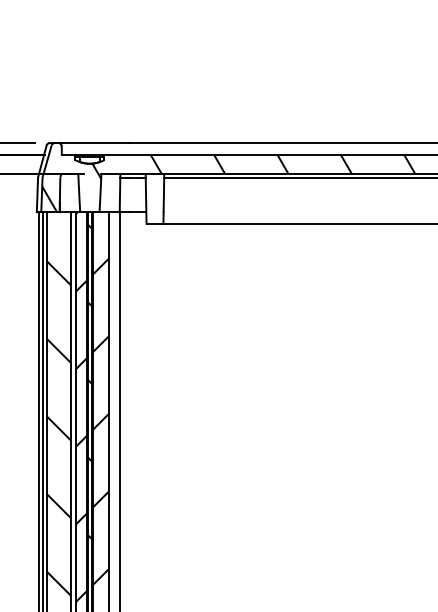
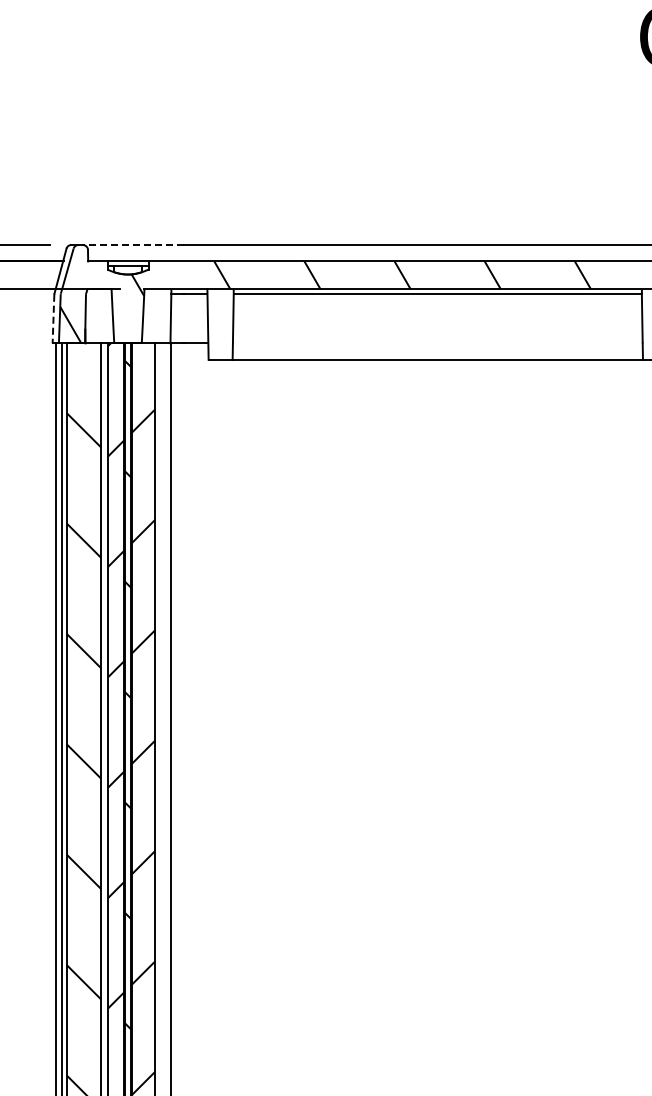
line: (93, 143) -> (133, 245), solid -> dashed
line: (37, 195) -> (53, 319), solid -> dashed

